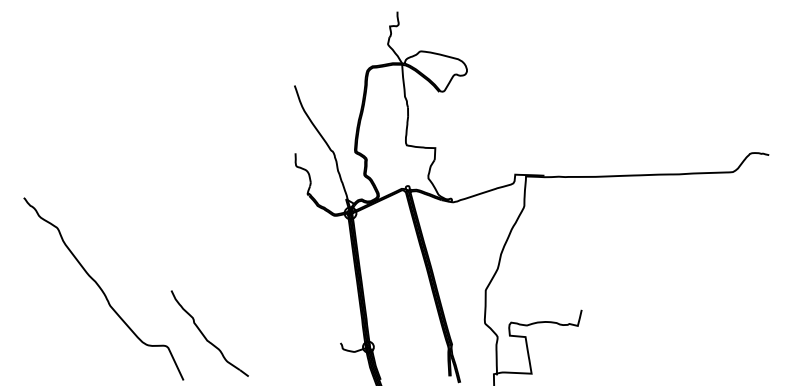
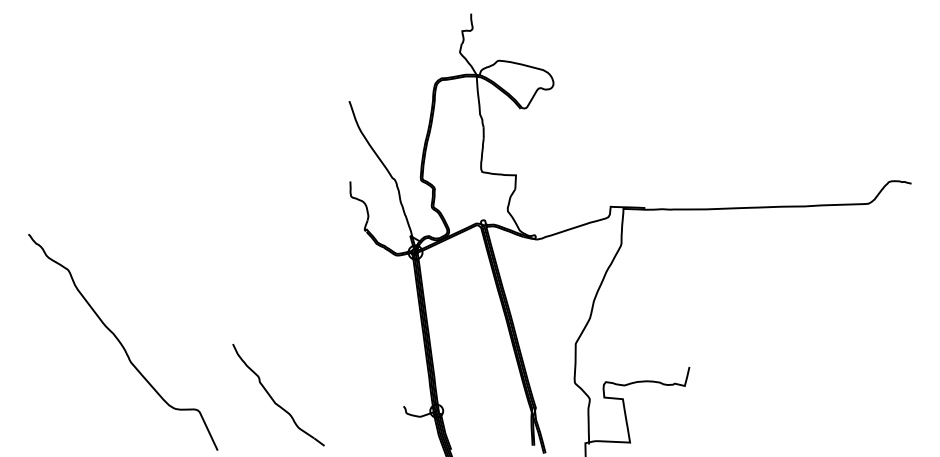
part: (209, 333) -> (278, 394), moved

